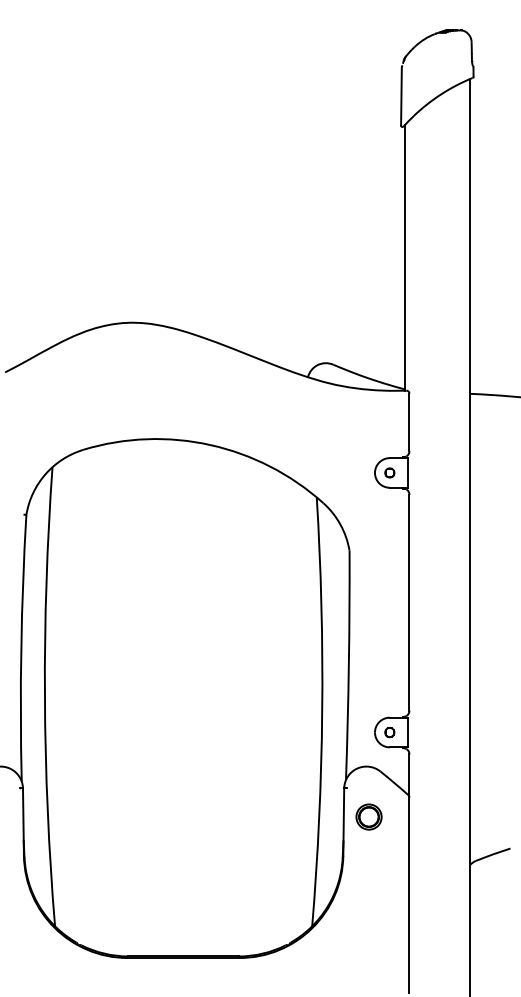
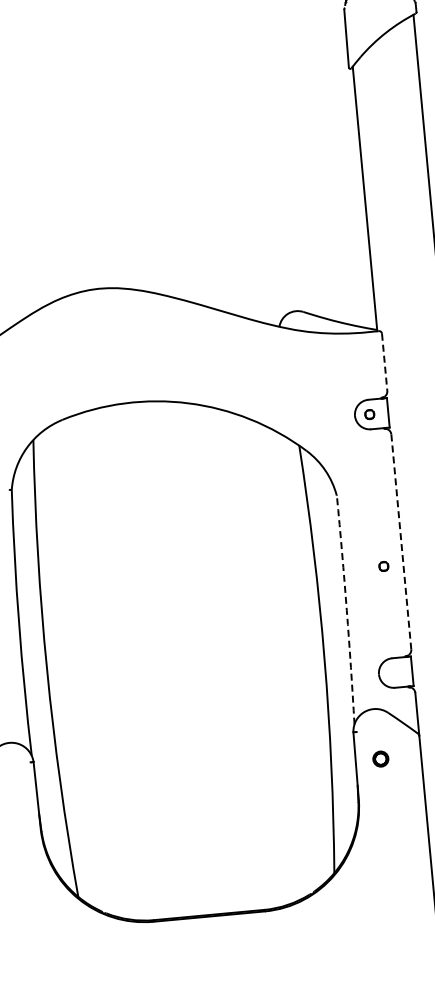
line: (409, 422) -> (384, 362), solid -> dashed
line: (409, 602) -> (401, 541), solid -> dashed
arc: (348, 665) -> (346, 610), solid -> dashed
circle: (389, 732) -> (383, 566), moved
part: (368, 816) -> (380, 758), size x0.6

